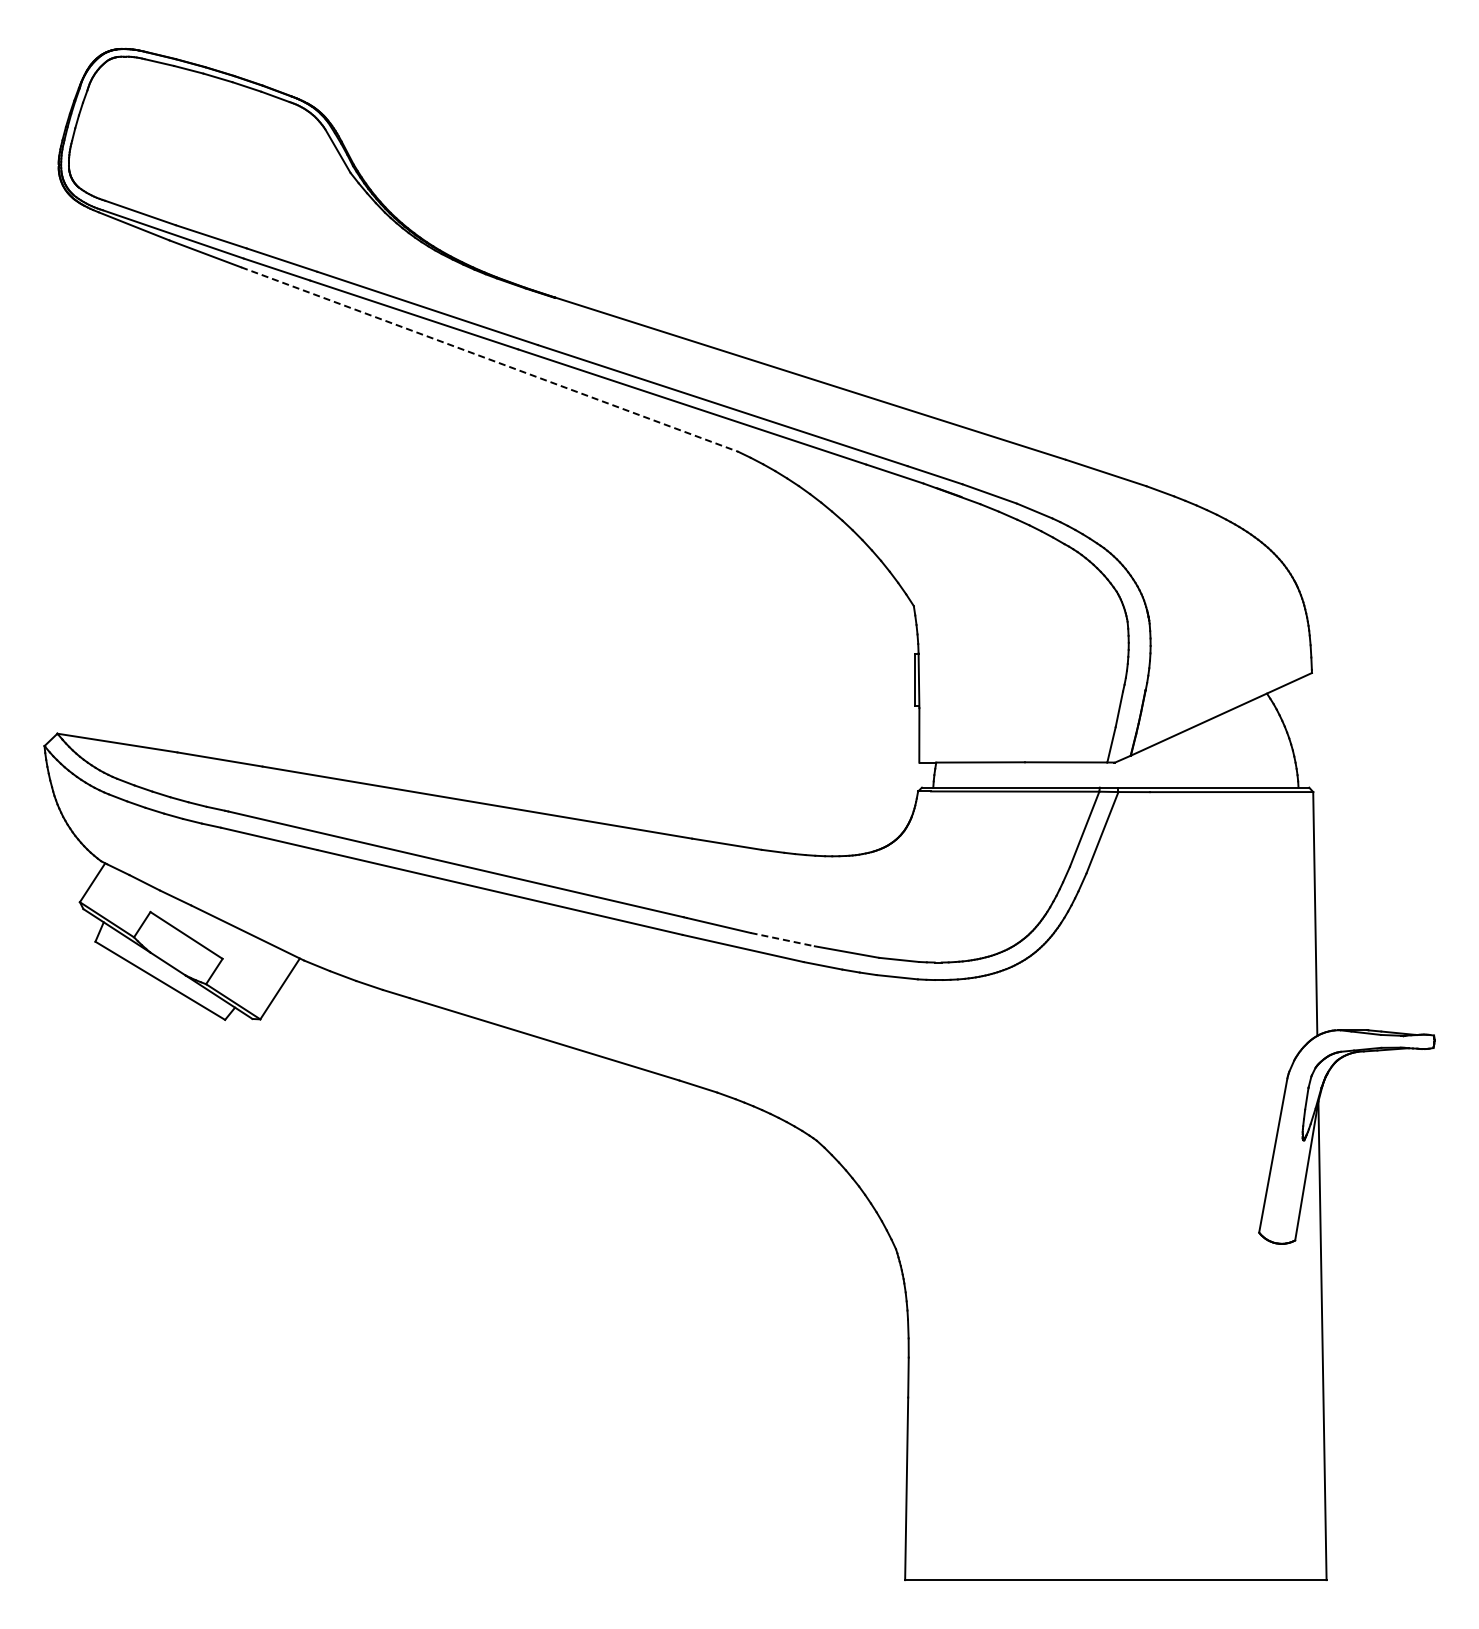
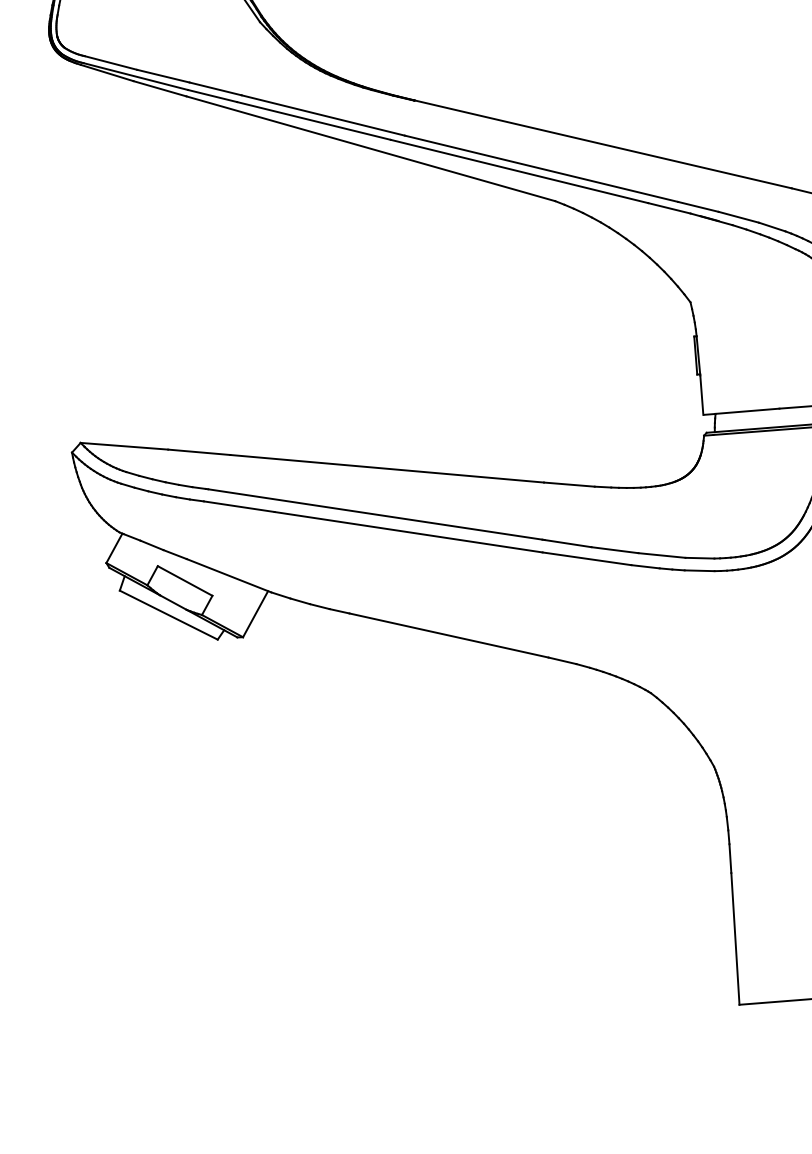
line: (490, 359) -> (371, 148), dashed -> solid
line: (782, 939) -> (614, 550), dashed -> solid

